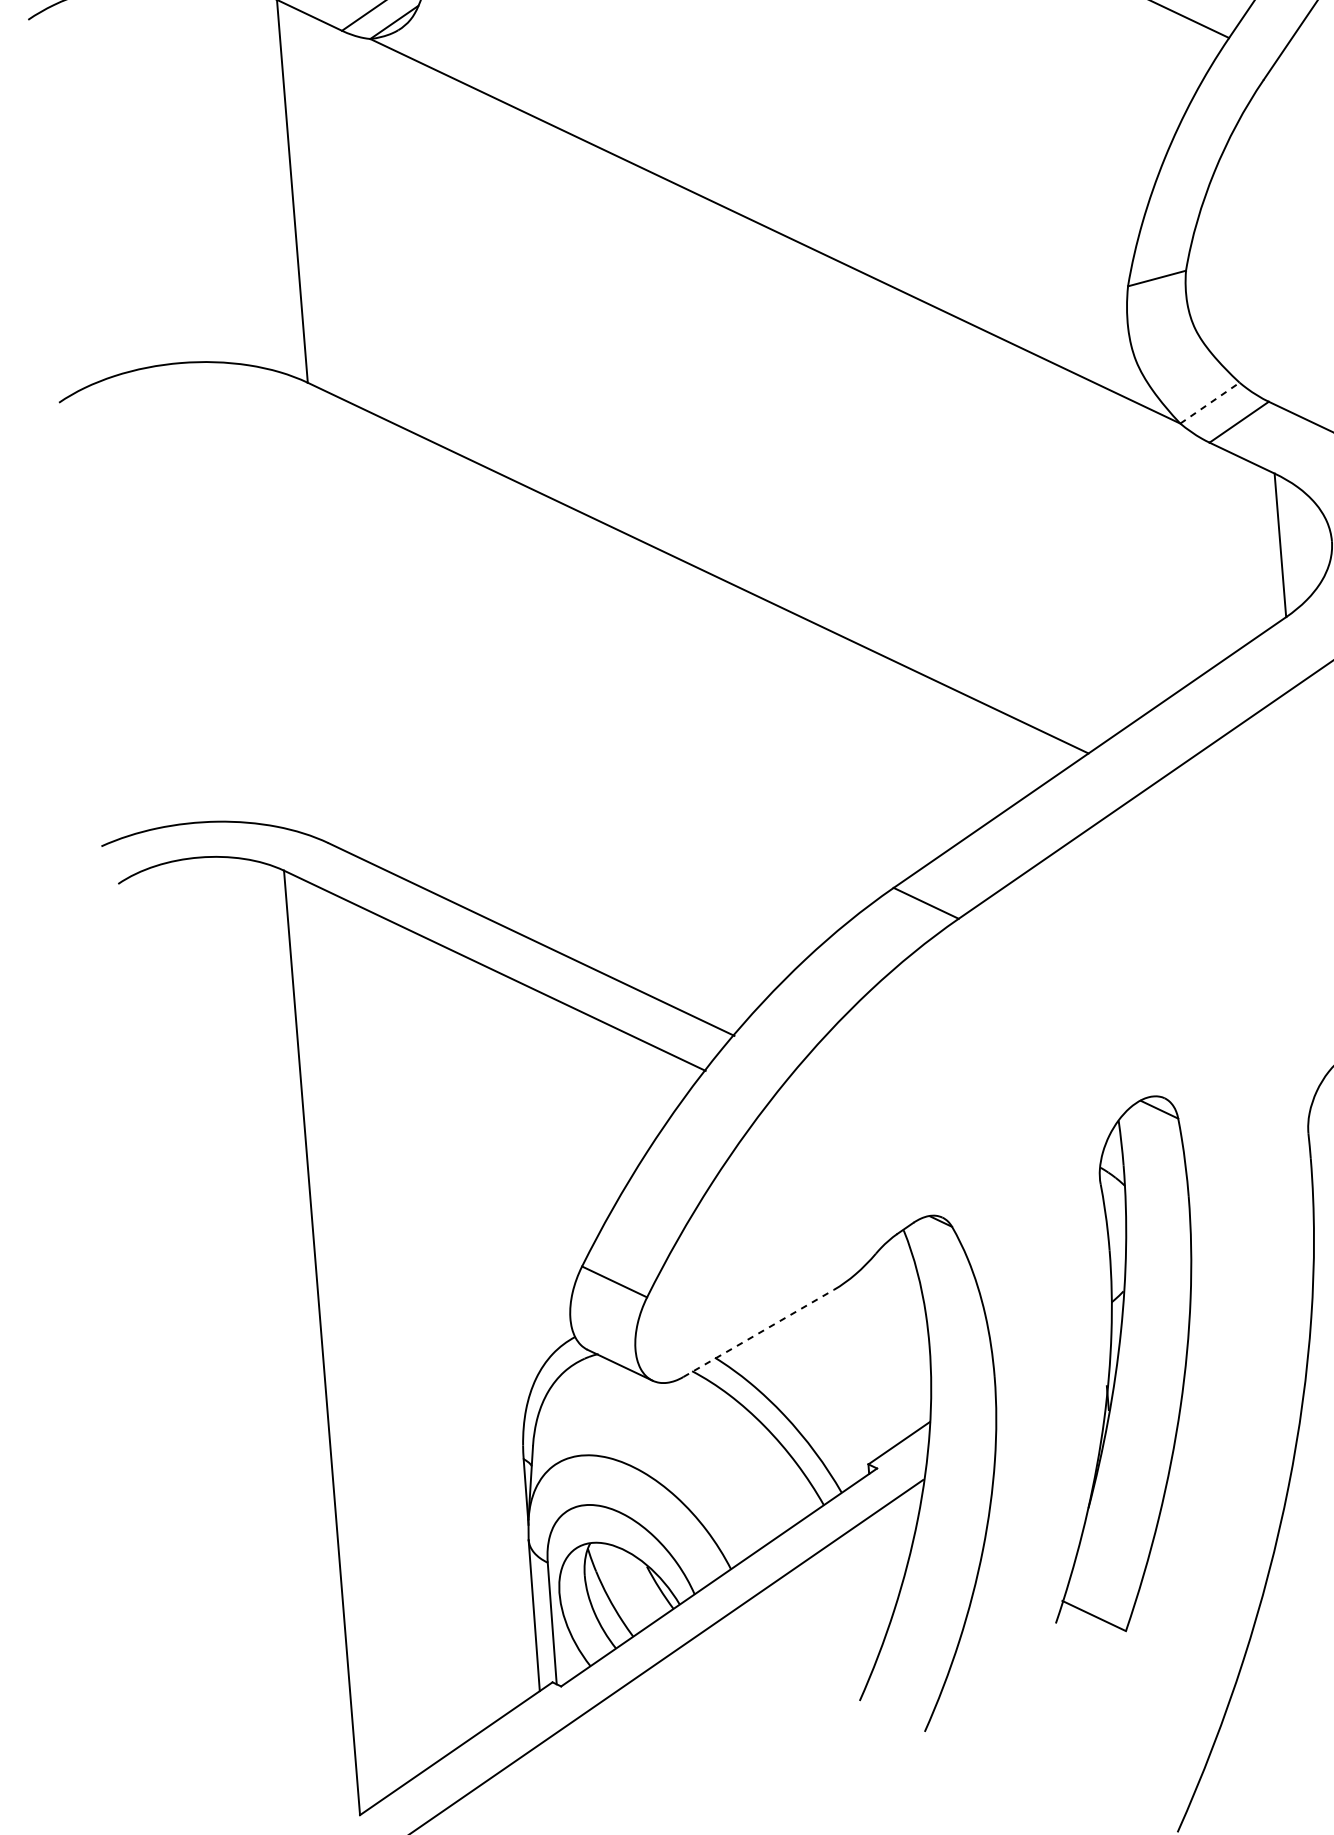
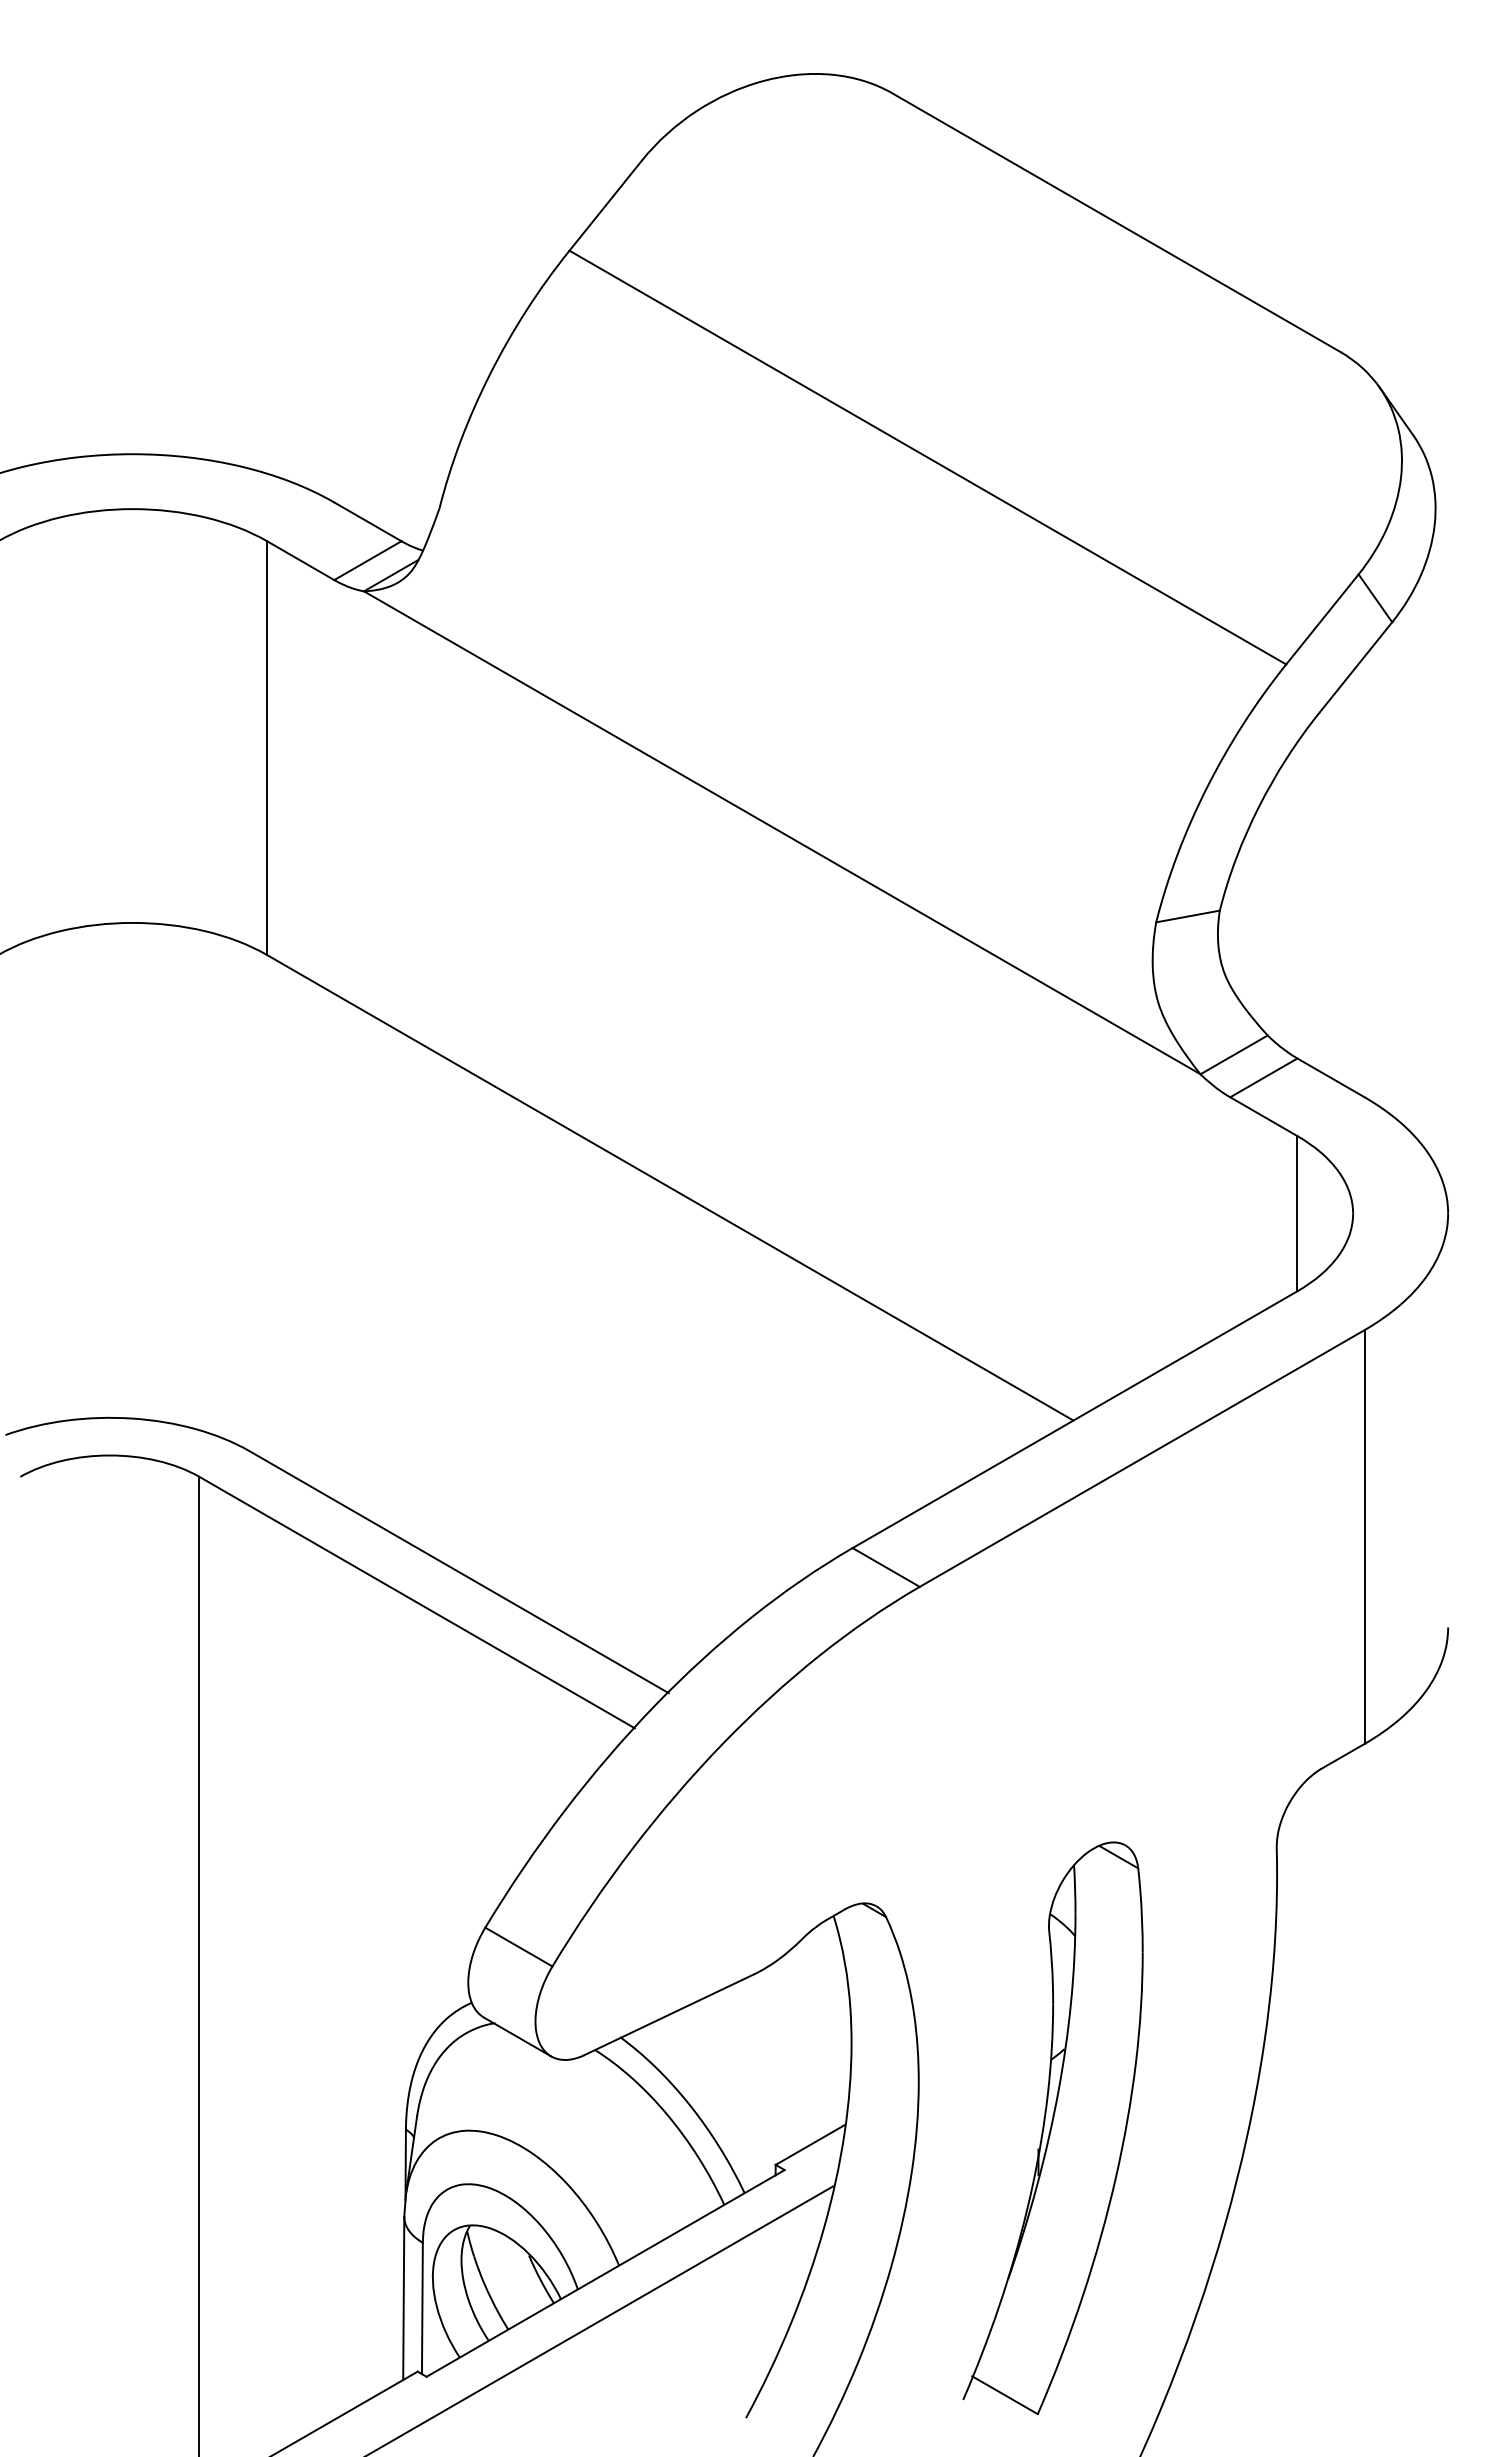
line: (1210, 402) -> (1234, 1054), dashed -> solid
line: (758, 1333) -> (669, 2014), dashed -> solid
part: (1118, 1365) -> (1052, 2128), moved

